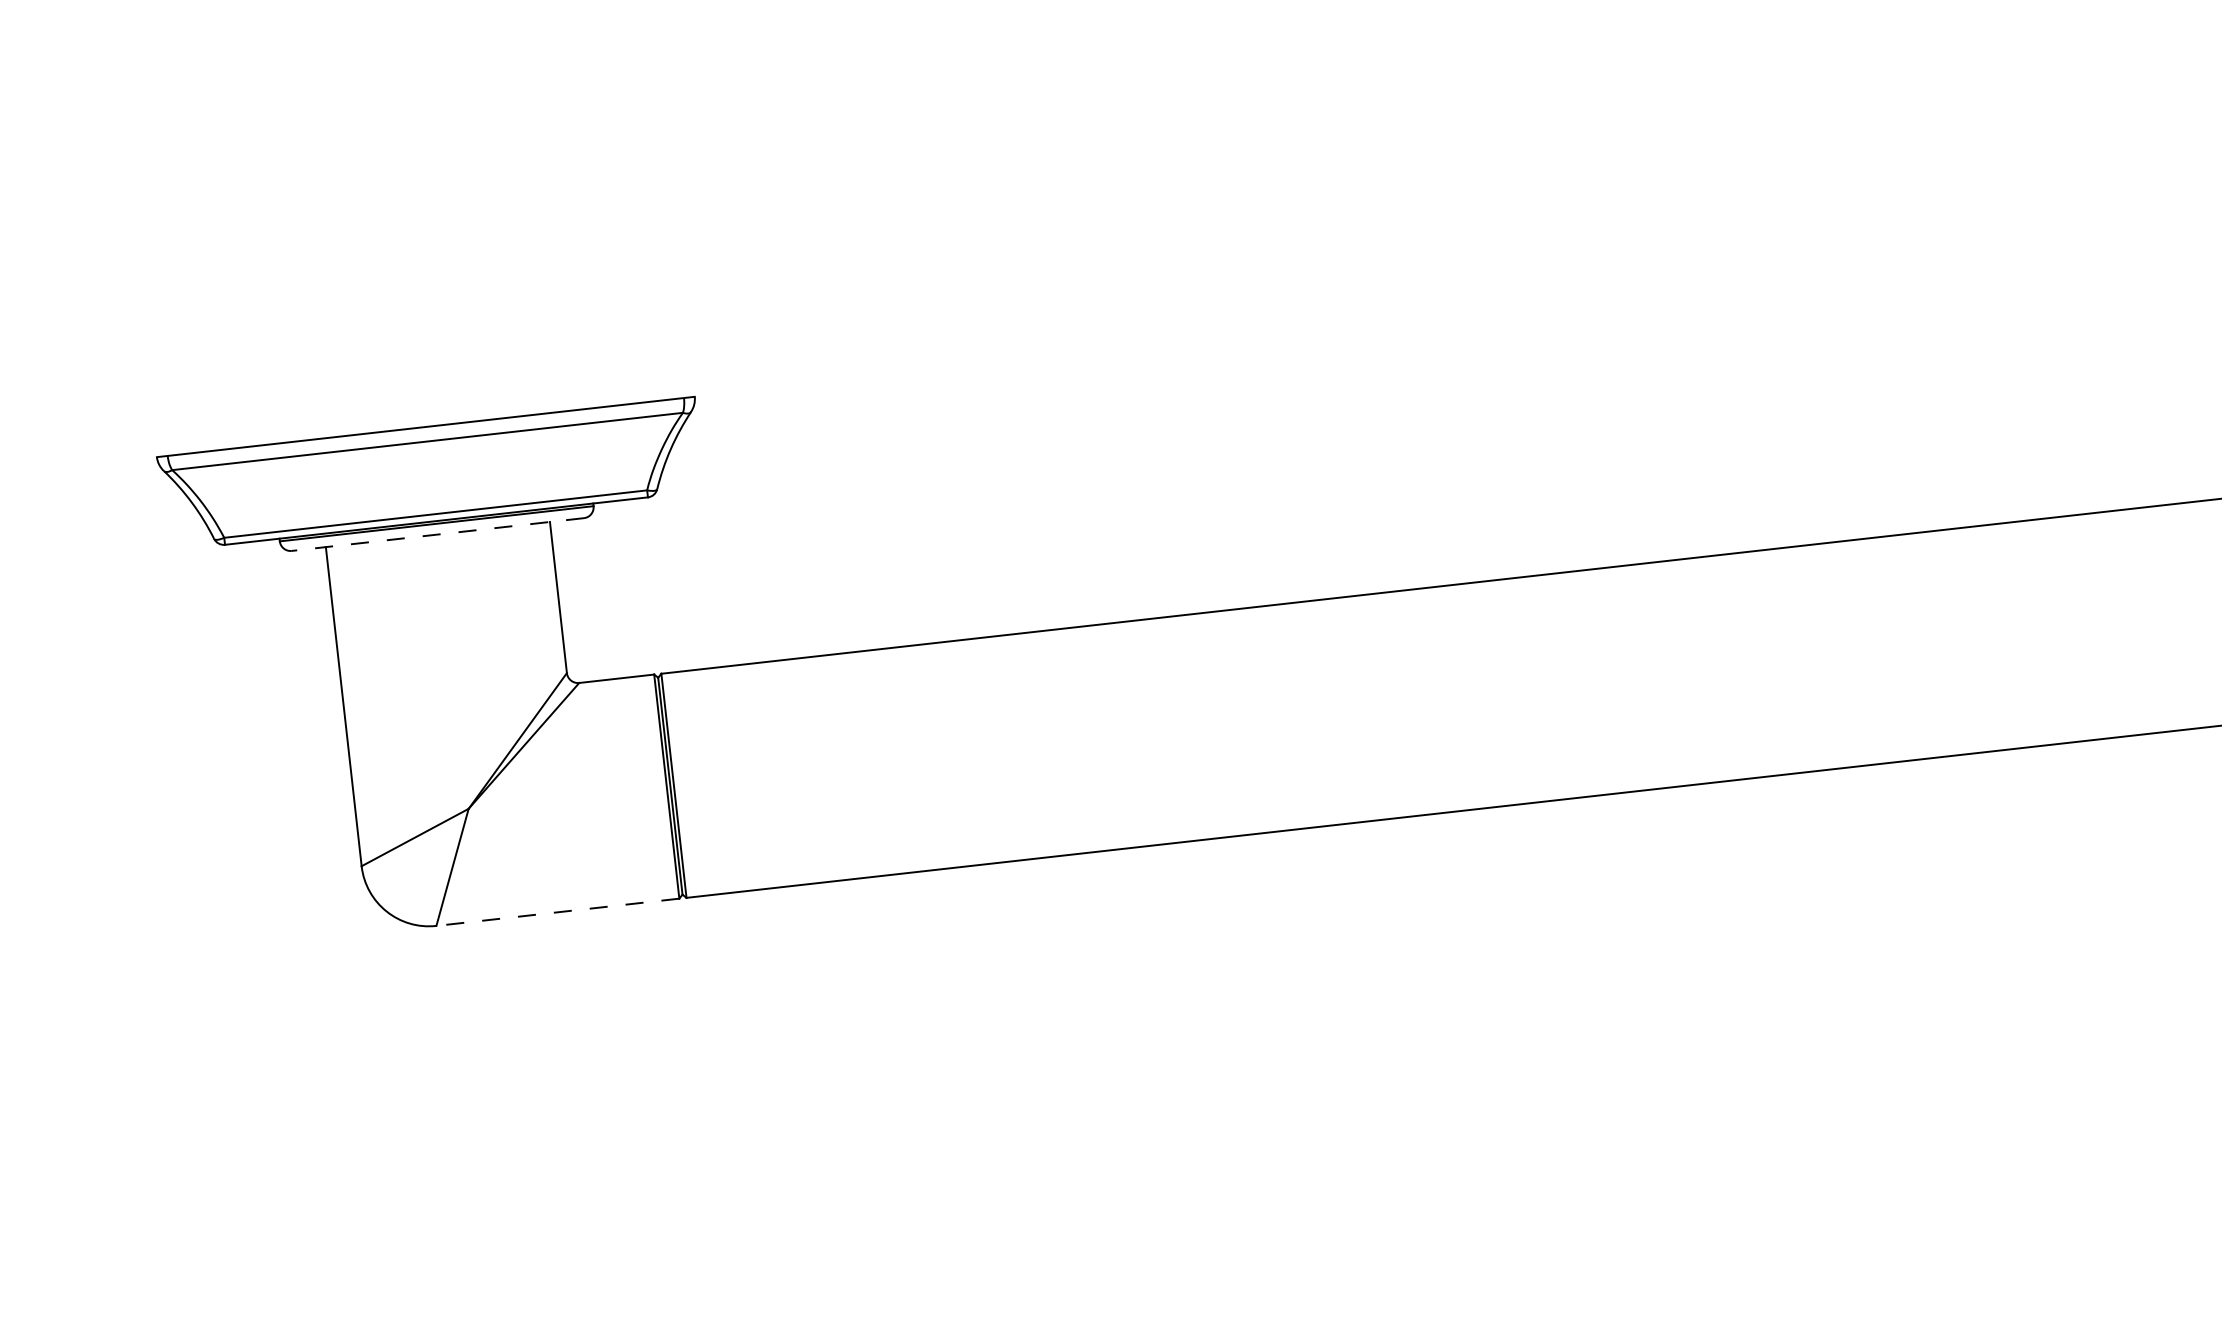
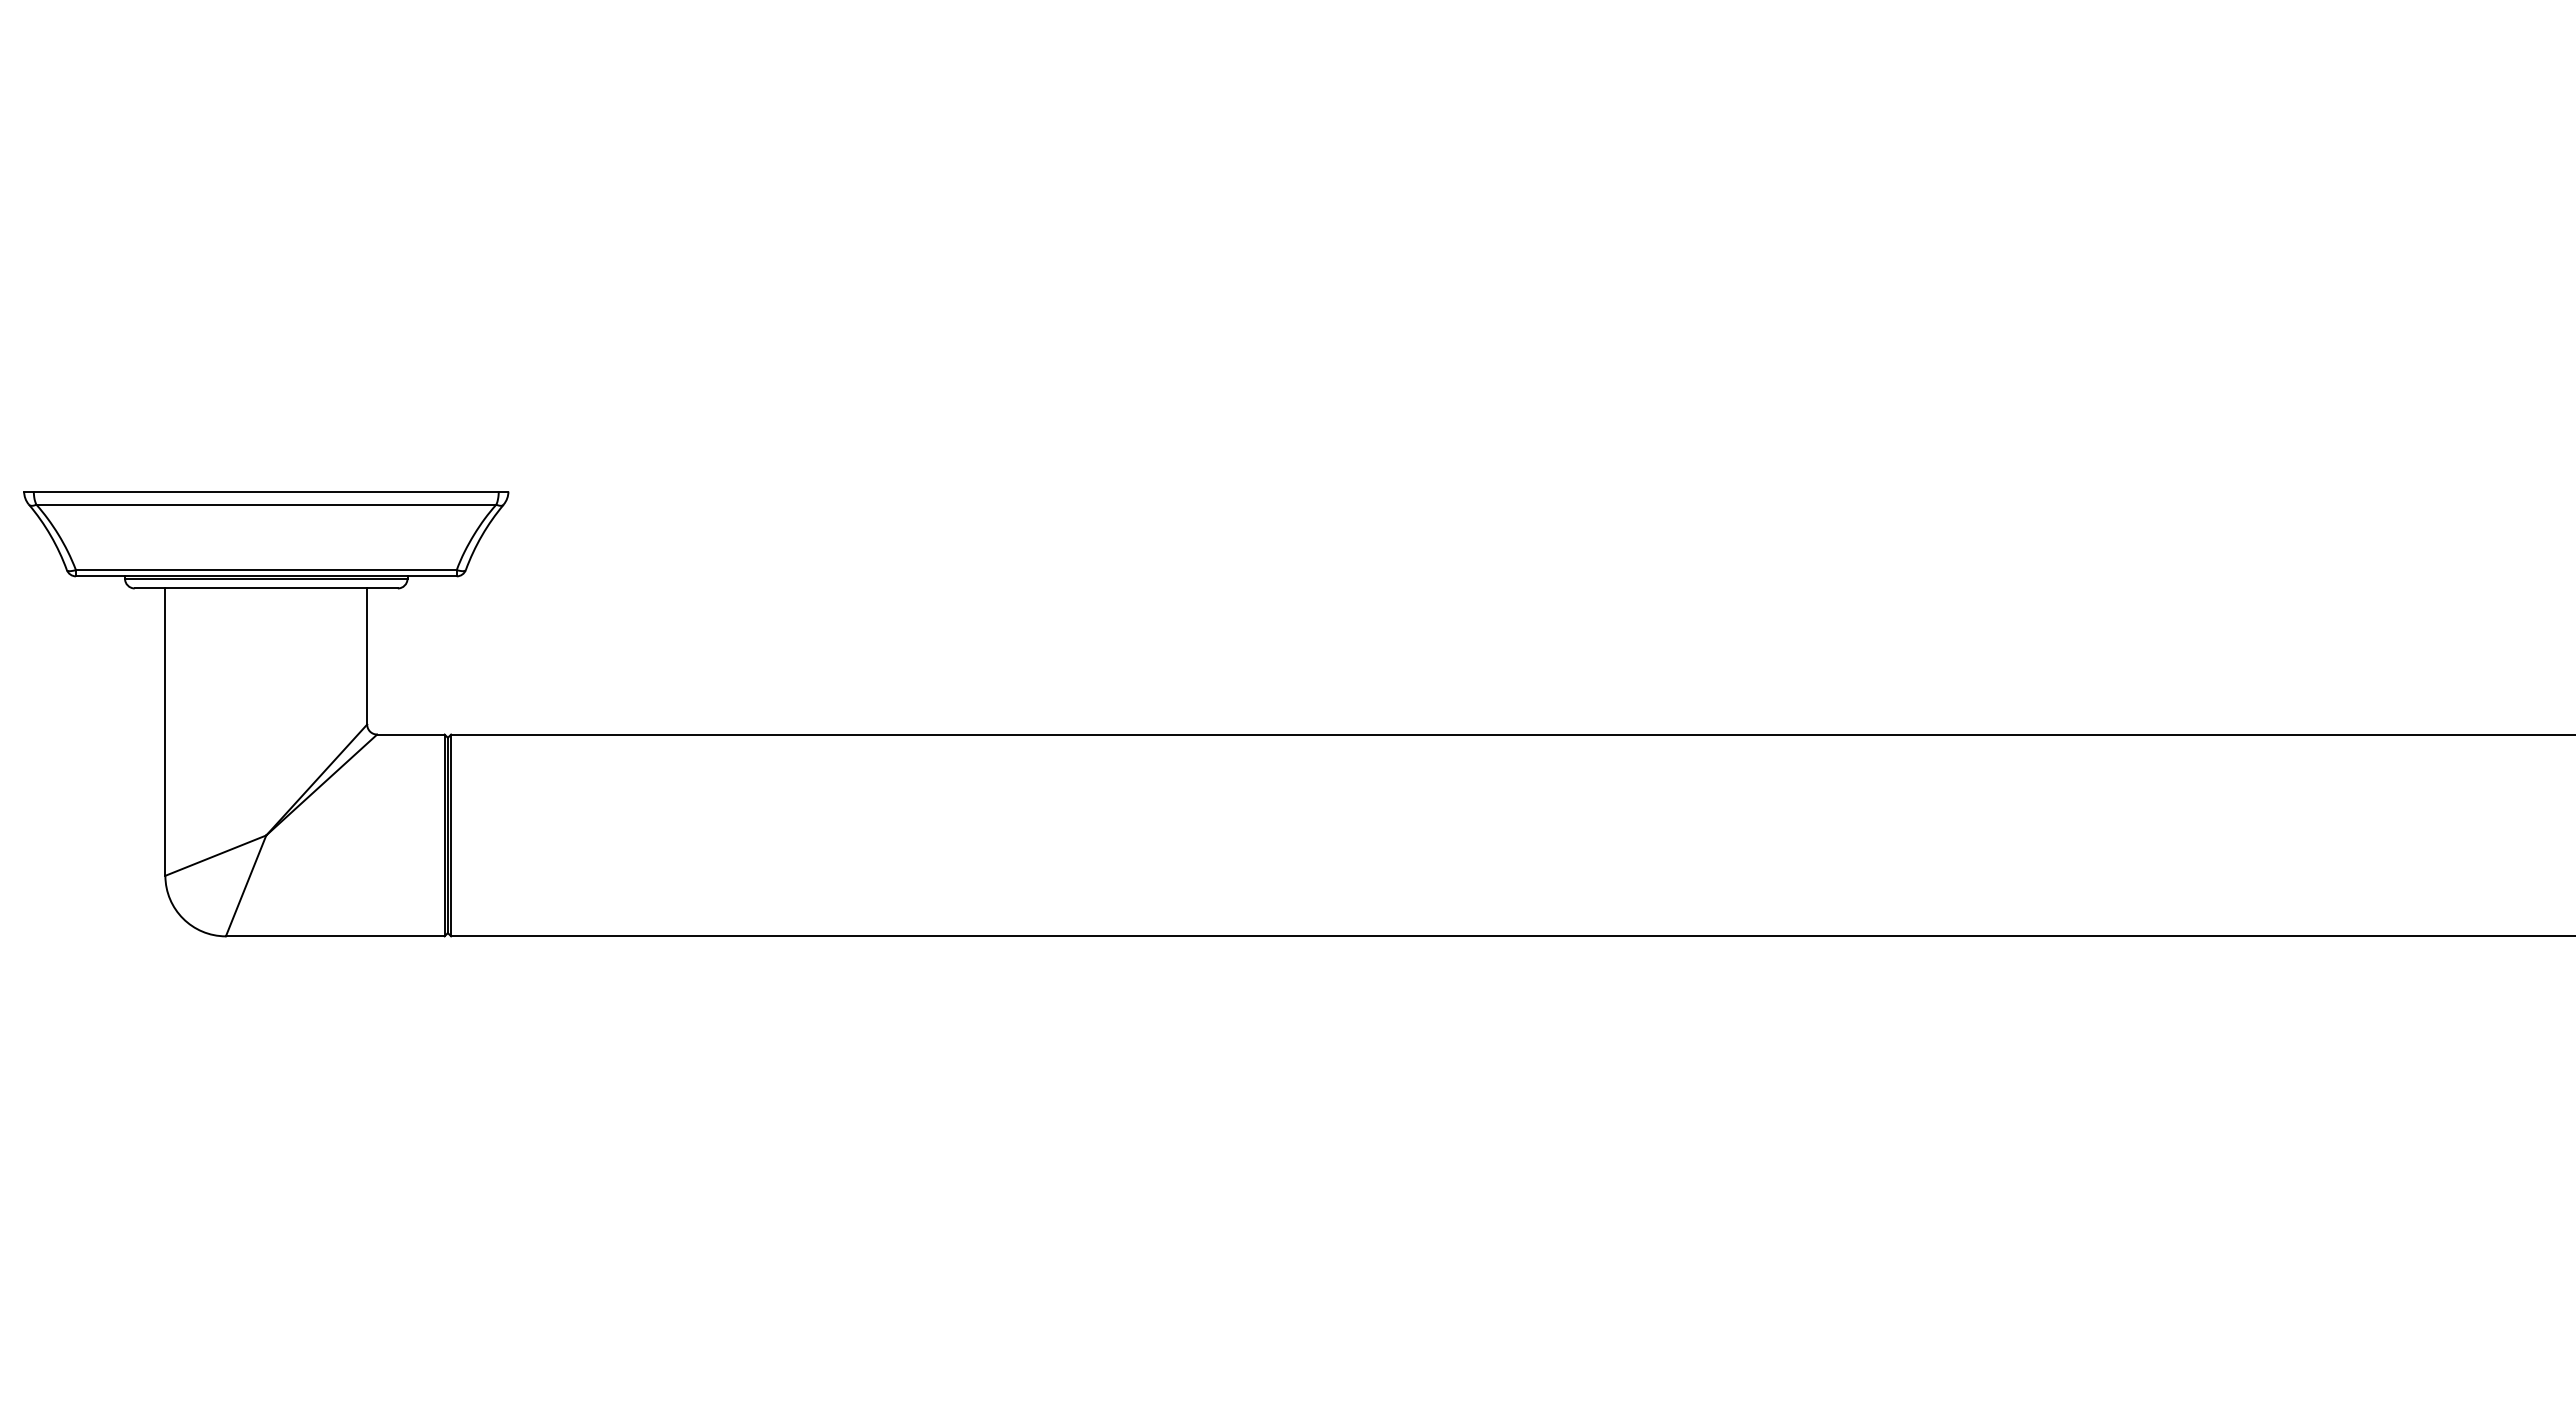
line: (438, 534) -> (266, 588), dashed -> solid
line: (557, 912) -> (334, 936), dashed -> solid

